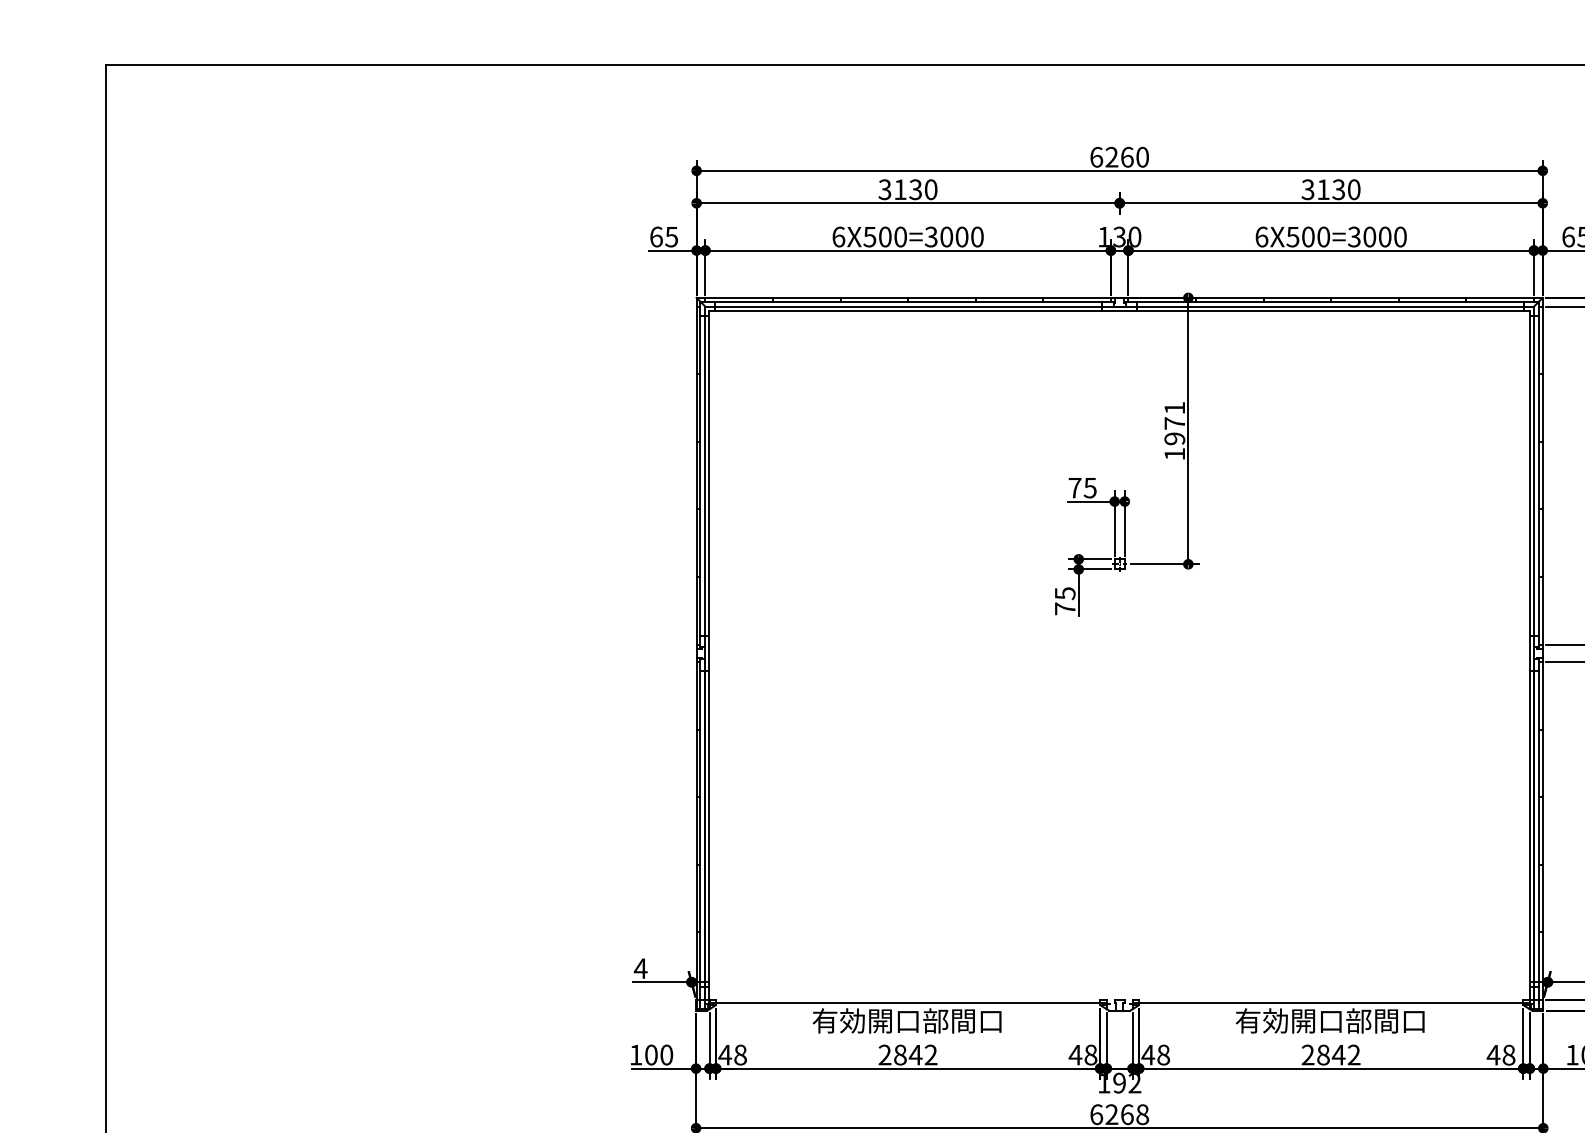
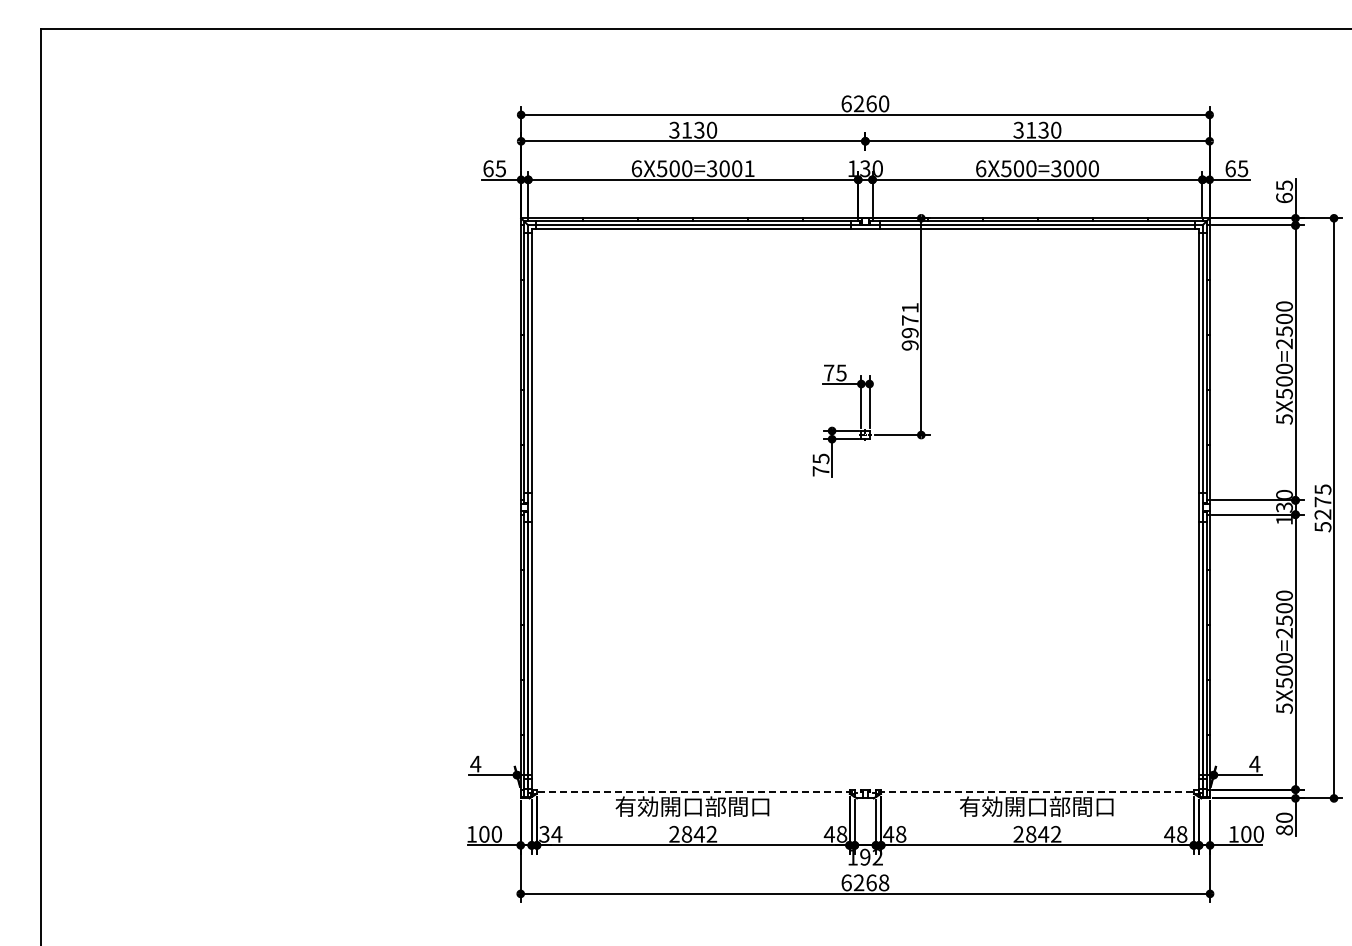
text: (977, 236) -> (749, 168), 6X500=3000 -> 6X500=3001
text: (1173, 454) -> (909, 345), 1971 -> 9971
line: (908, 1002) -> (693, 791), solid -> dashed
line: (1331, 1002) -> (1037, 791), solid -> dashed
text: (732, 1053) -> (550, 833), 48 -> 34

